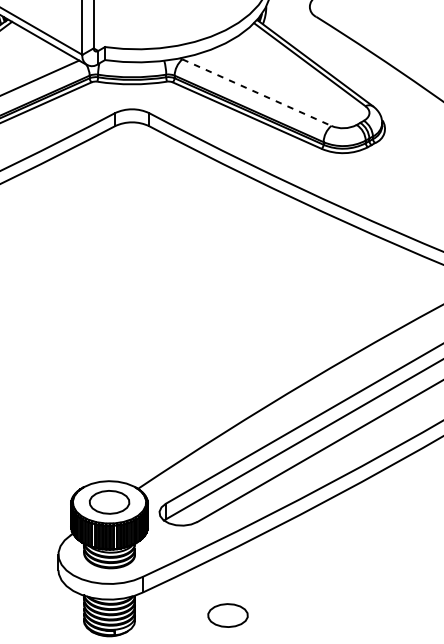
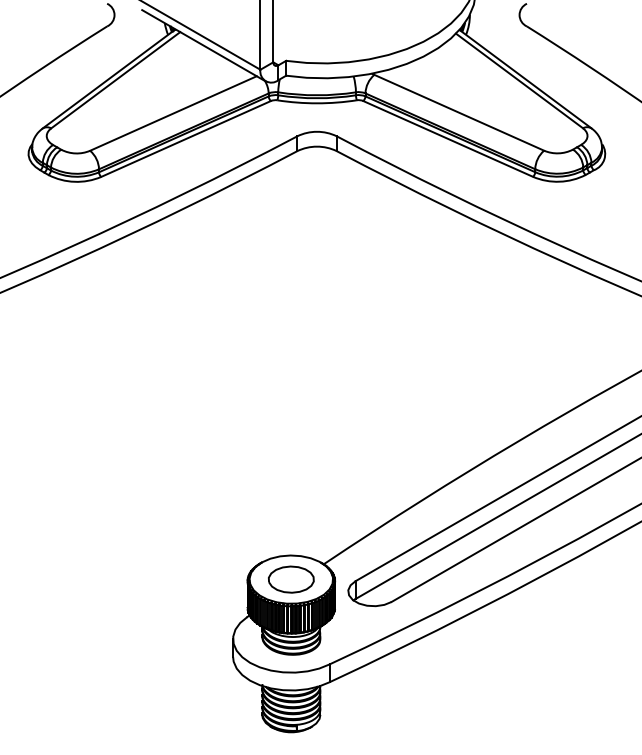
line: (257, 92) -> (459, 112), dashed -> solid
part: (228, 615) -> (426, 708), removed

